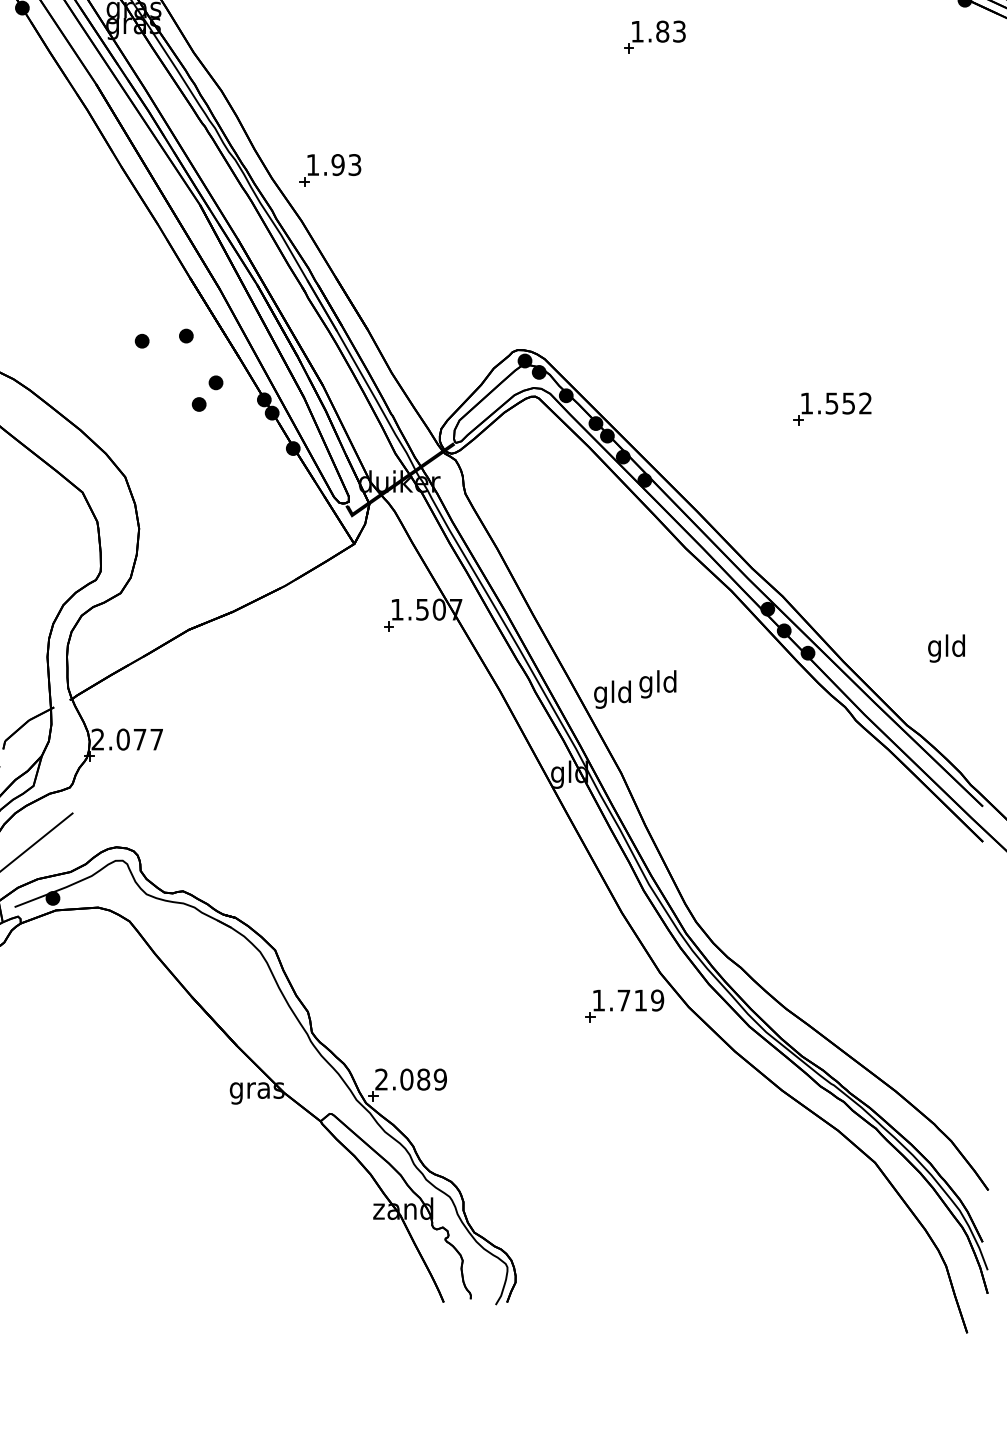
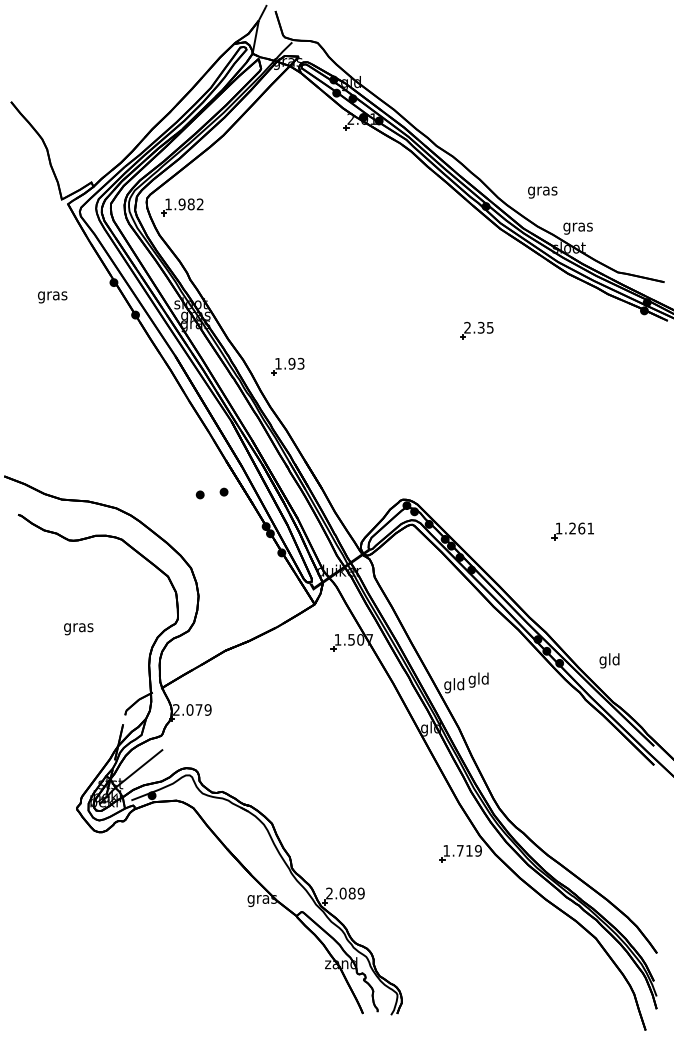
text: (657, 31) -> (478, 327), 1.83 -> 2.35
part: (329, 170) -> (287, 366), moved
part: (207, 394) -> (235, 523), removed
text: (848, 403) -> (581, 528), 1.552 -> 1.261
text: (946, 647) -> (609, 660), moved
text: (155, 738) -> (207, 709), 2.077 -> 2.079

